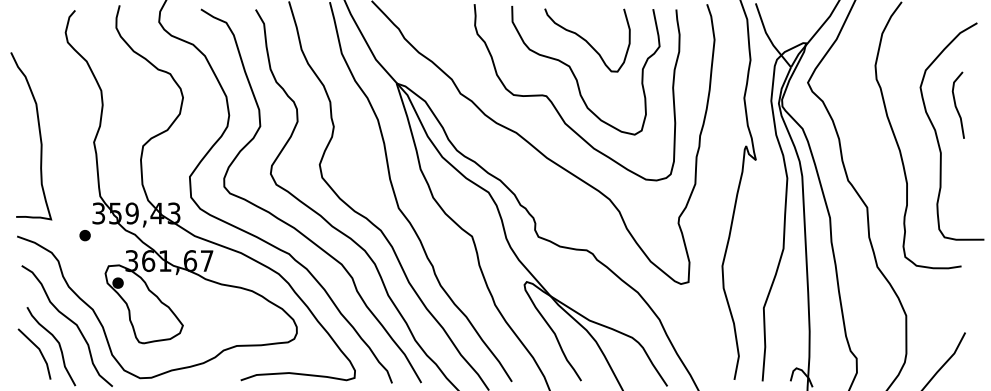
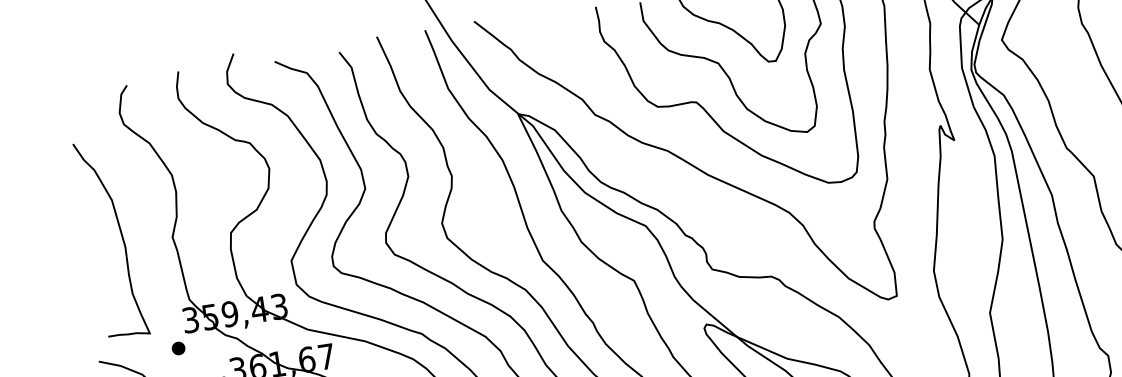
part: (39, 136) -> (121, 237), moved

